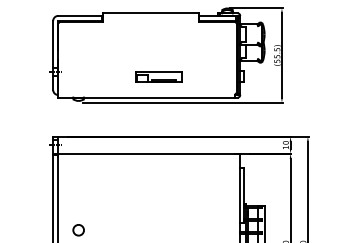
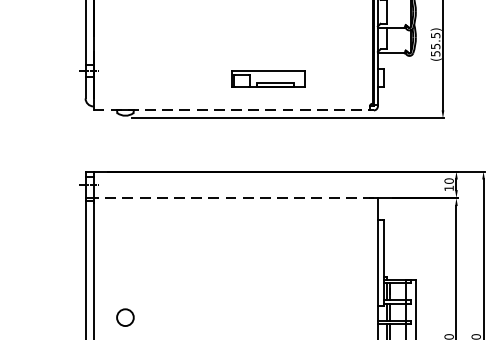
part: (158, 76) -> (267, 77), moved
line: (148, 97) -> (234, 110), solid -> dashed
line: (148, 153) -> (234, 197), solid -> dashed

